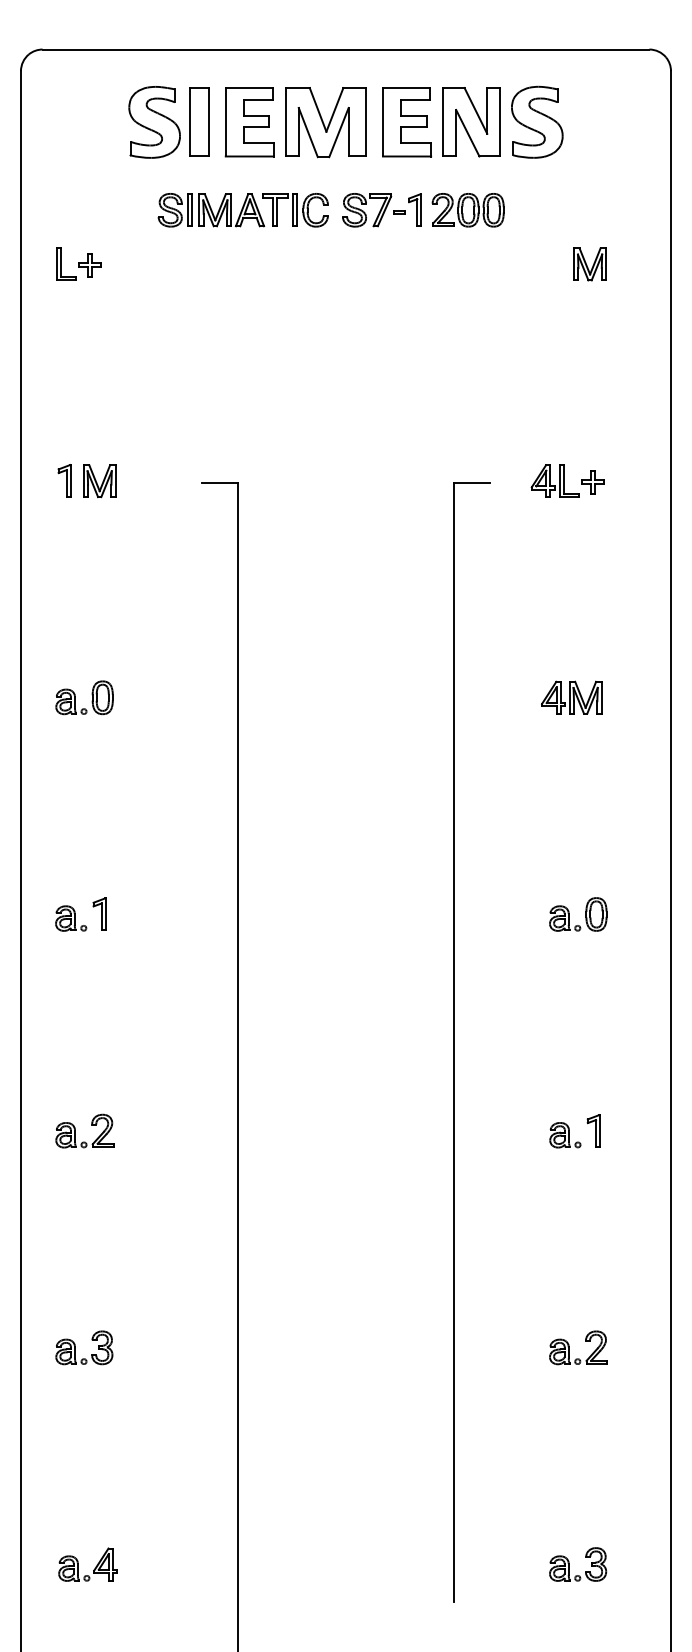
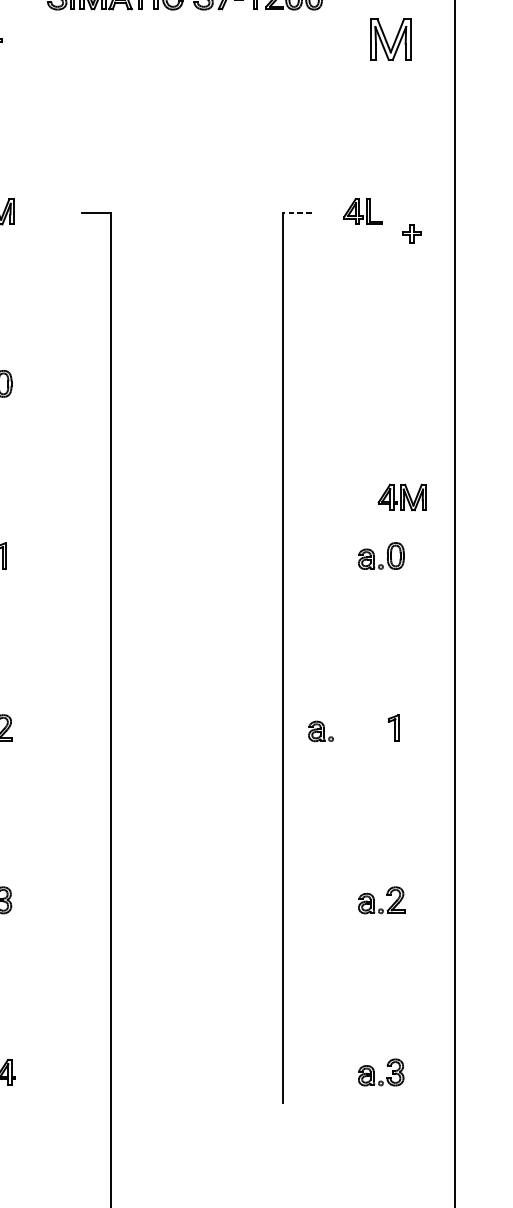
part: (589, 264) -> (390, 39), size x1.6
line: (471, 482) -> (296, 212), solid -> dashed
part: (592, 482) -> (411, 234), moved
part: (571, 697) -> (402, 497), moved
part: (565, 1135) -> (321, 731), moved

